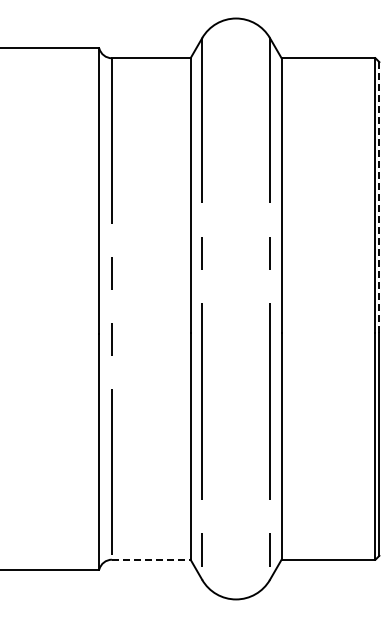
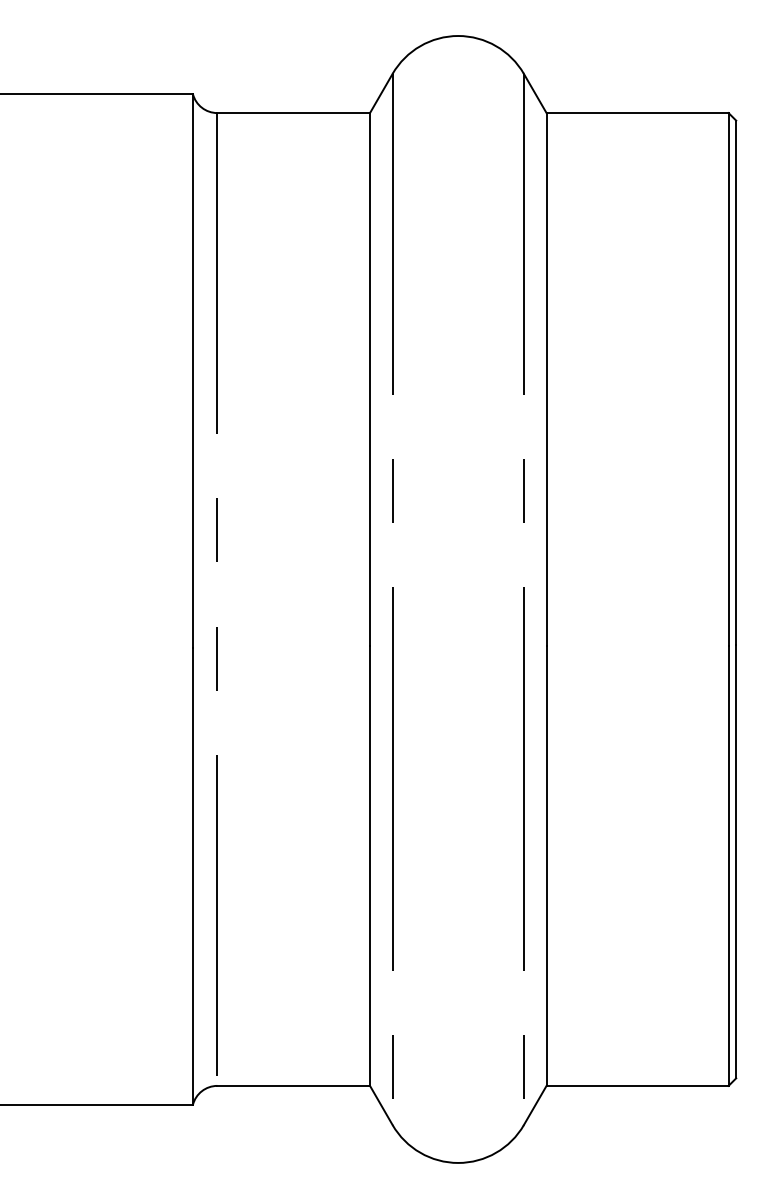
line: (379, 197) -> (736, 383), dashed -> solid
line: (151, 559) -> (294, 1085), dashed -> solid

